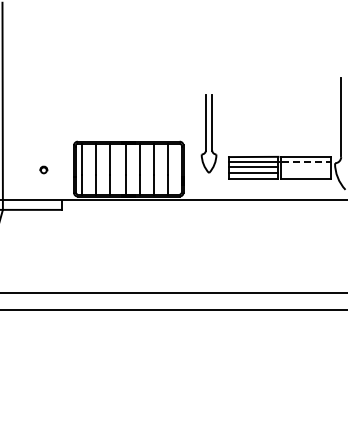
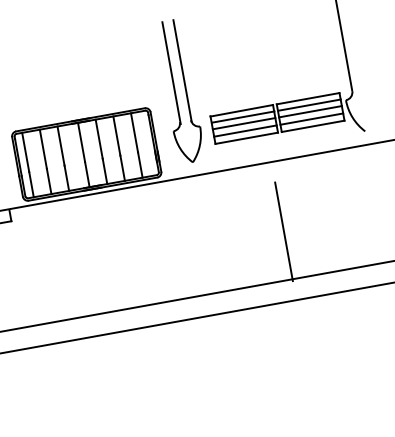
part: (208, 133) -> (179, 91), size x1.43
line: (306, 161) -> (309, 104), dashed -> solid
line: (306, 167) -> (310, 112), added
line: (306, 173) -> (312, 119), added
line: (269, 255) -> (284, 231), added

